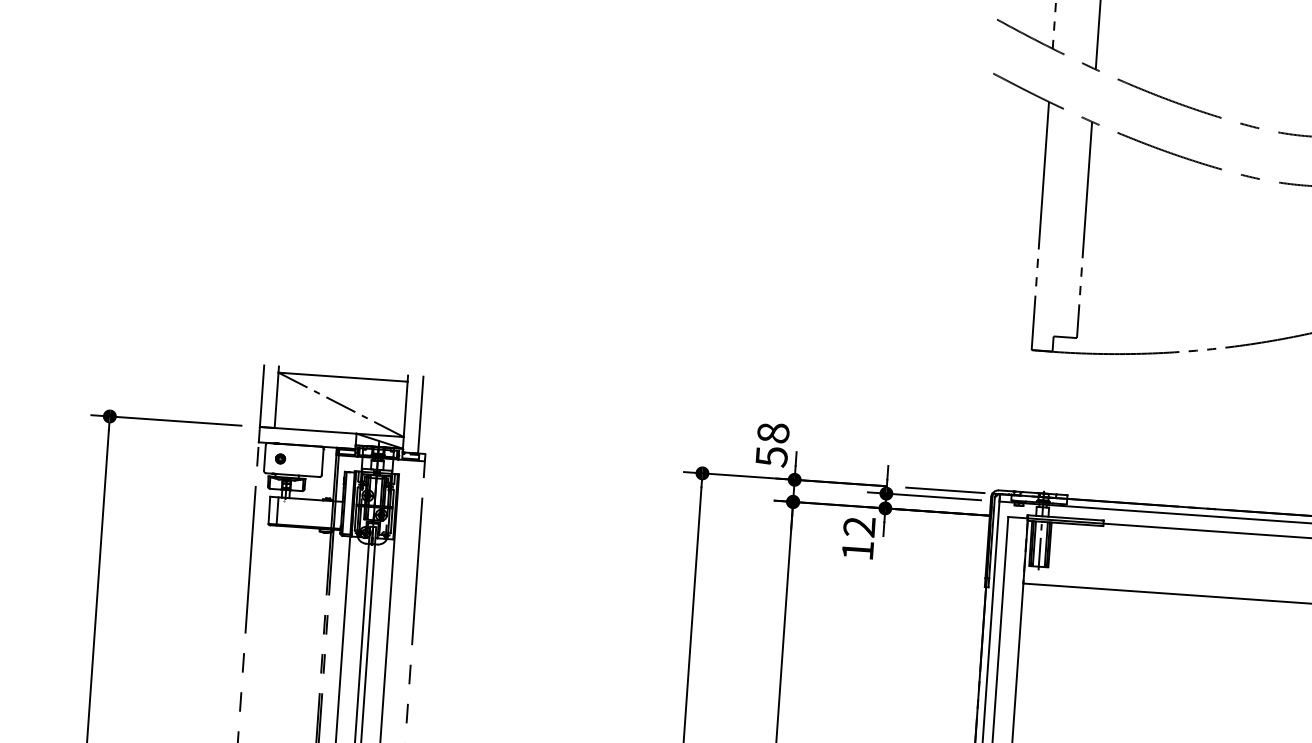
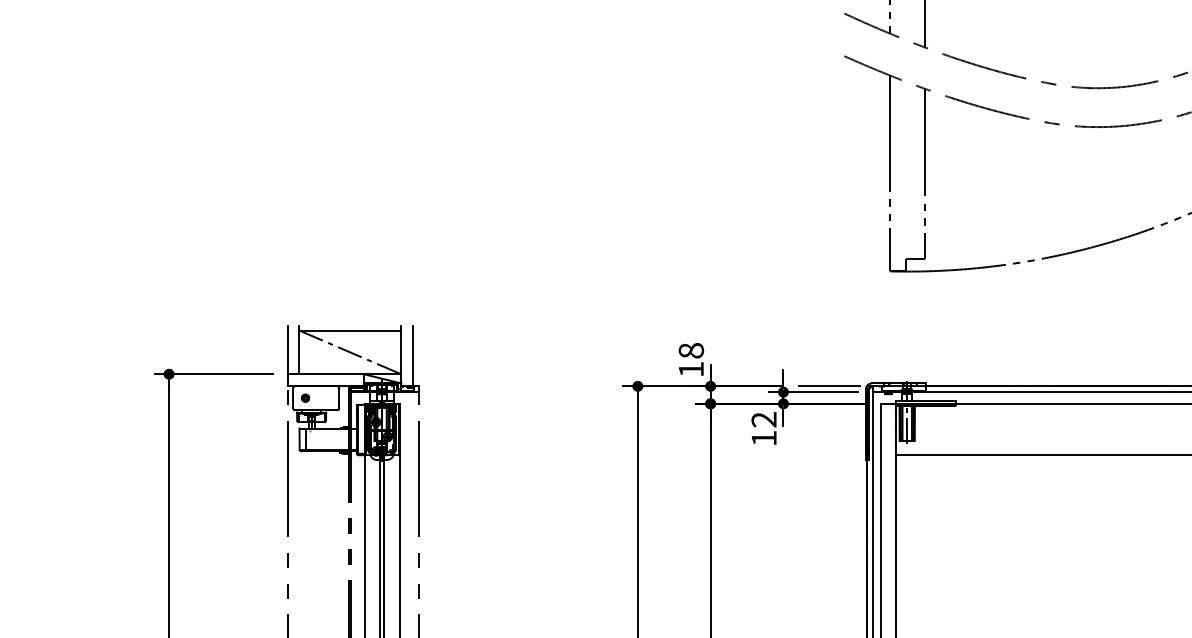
text: (771, 456) -> (691, 369), 58 -> 18

